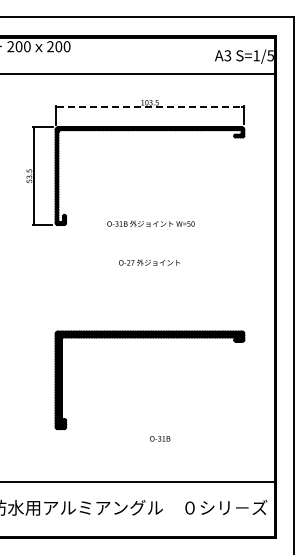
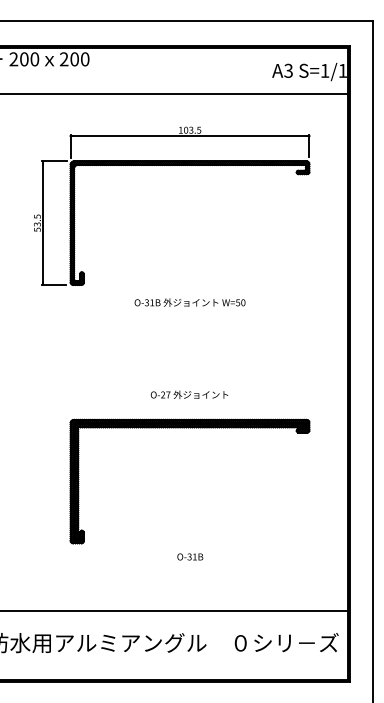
text: (270, 55) -> (342, 70), S=1/5 -> S=1/1
line: (149, 107) -> (189, 136), dashed -> solid
text: (150, 223) -> (189, 302), moved
text: (149, 262) -> (189, 394), moved
text: (160, 438) -> (190, 556), moved

